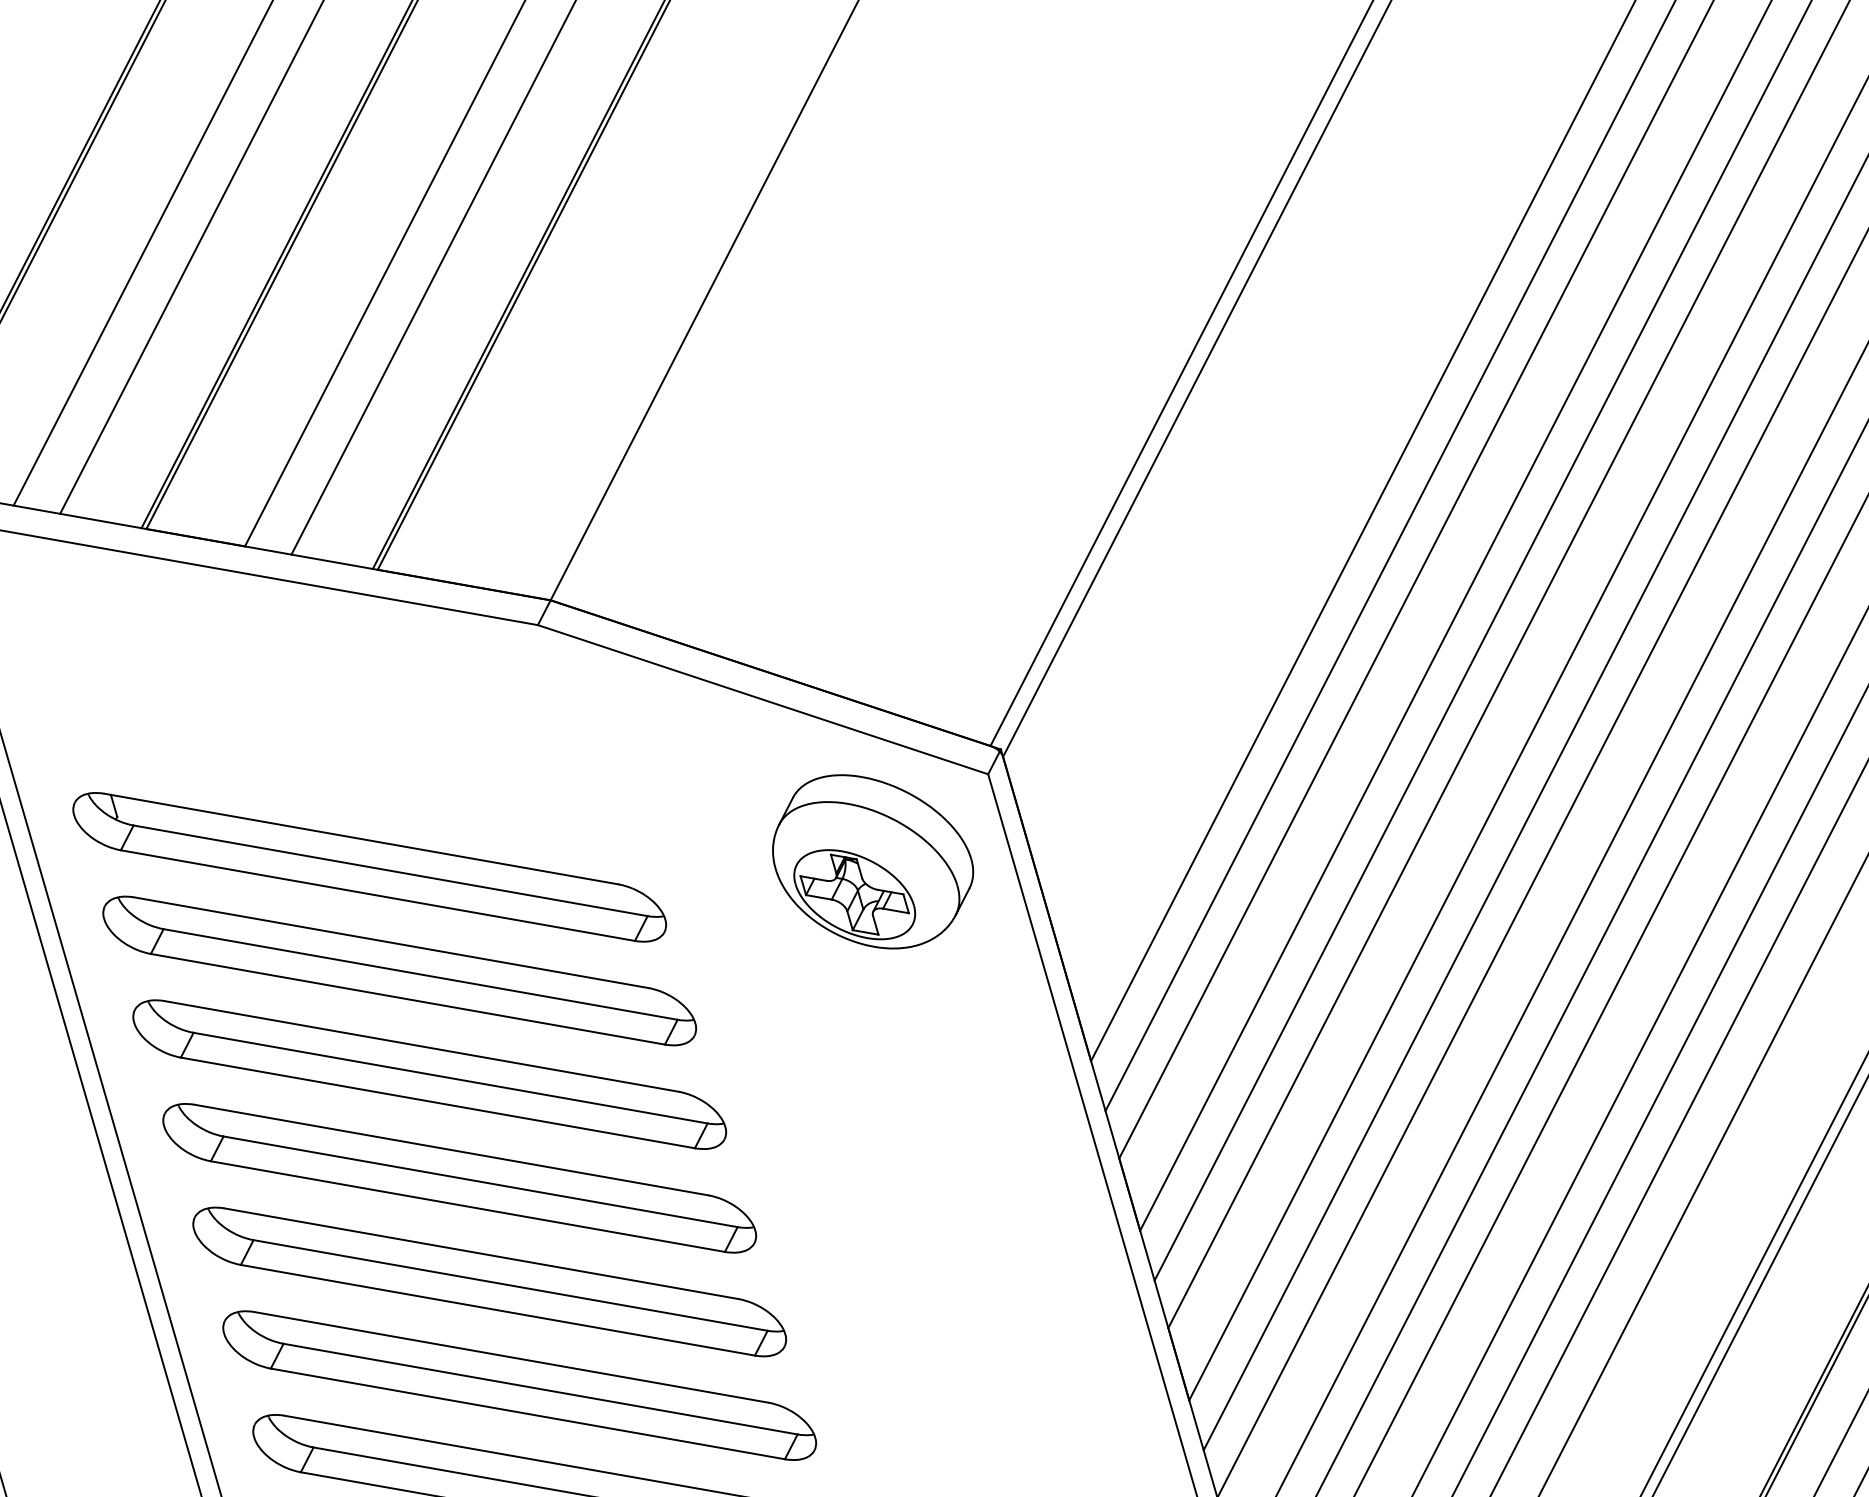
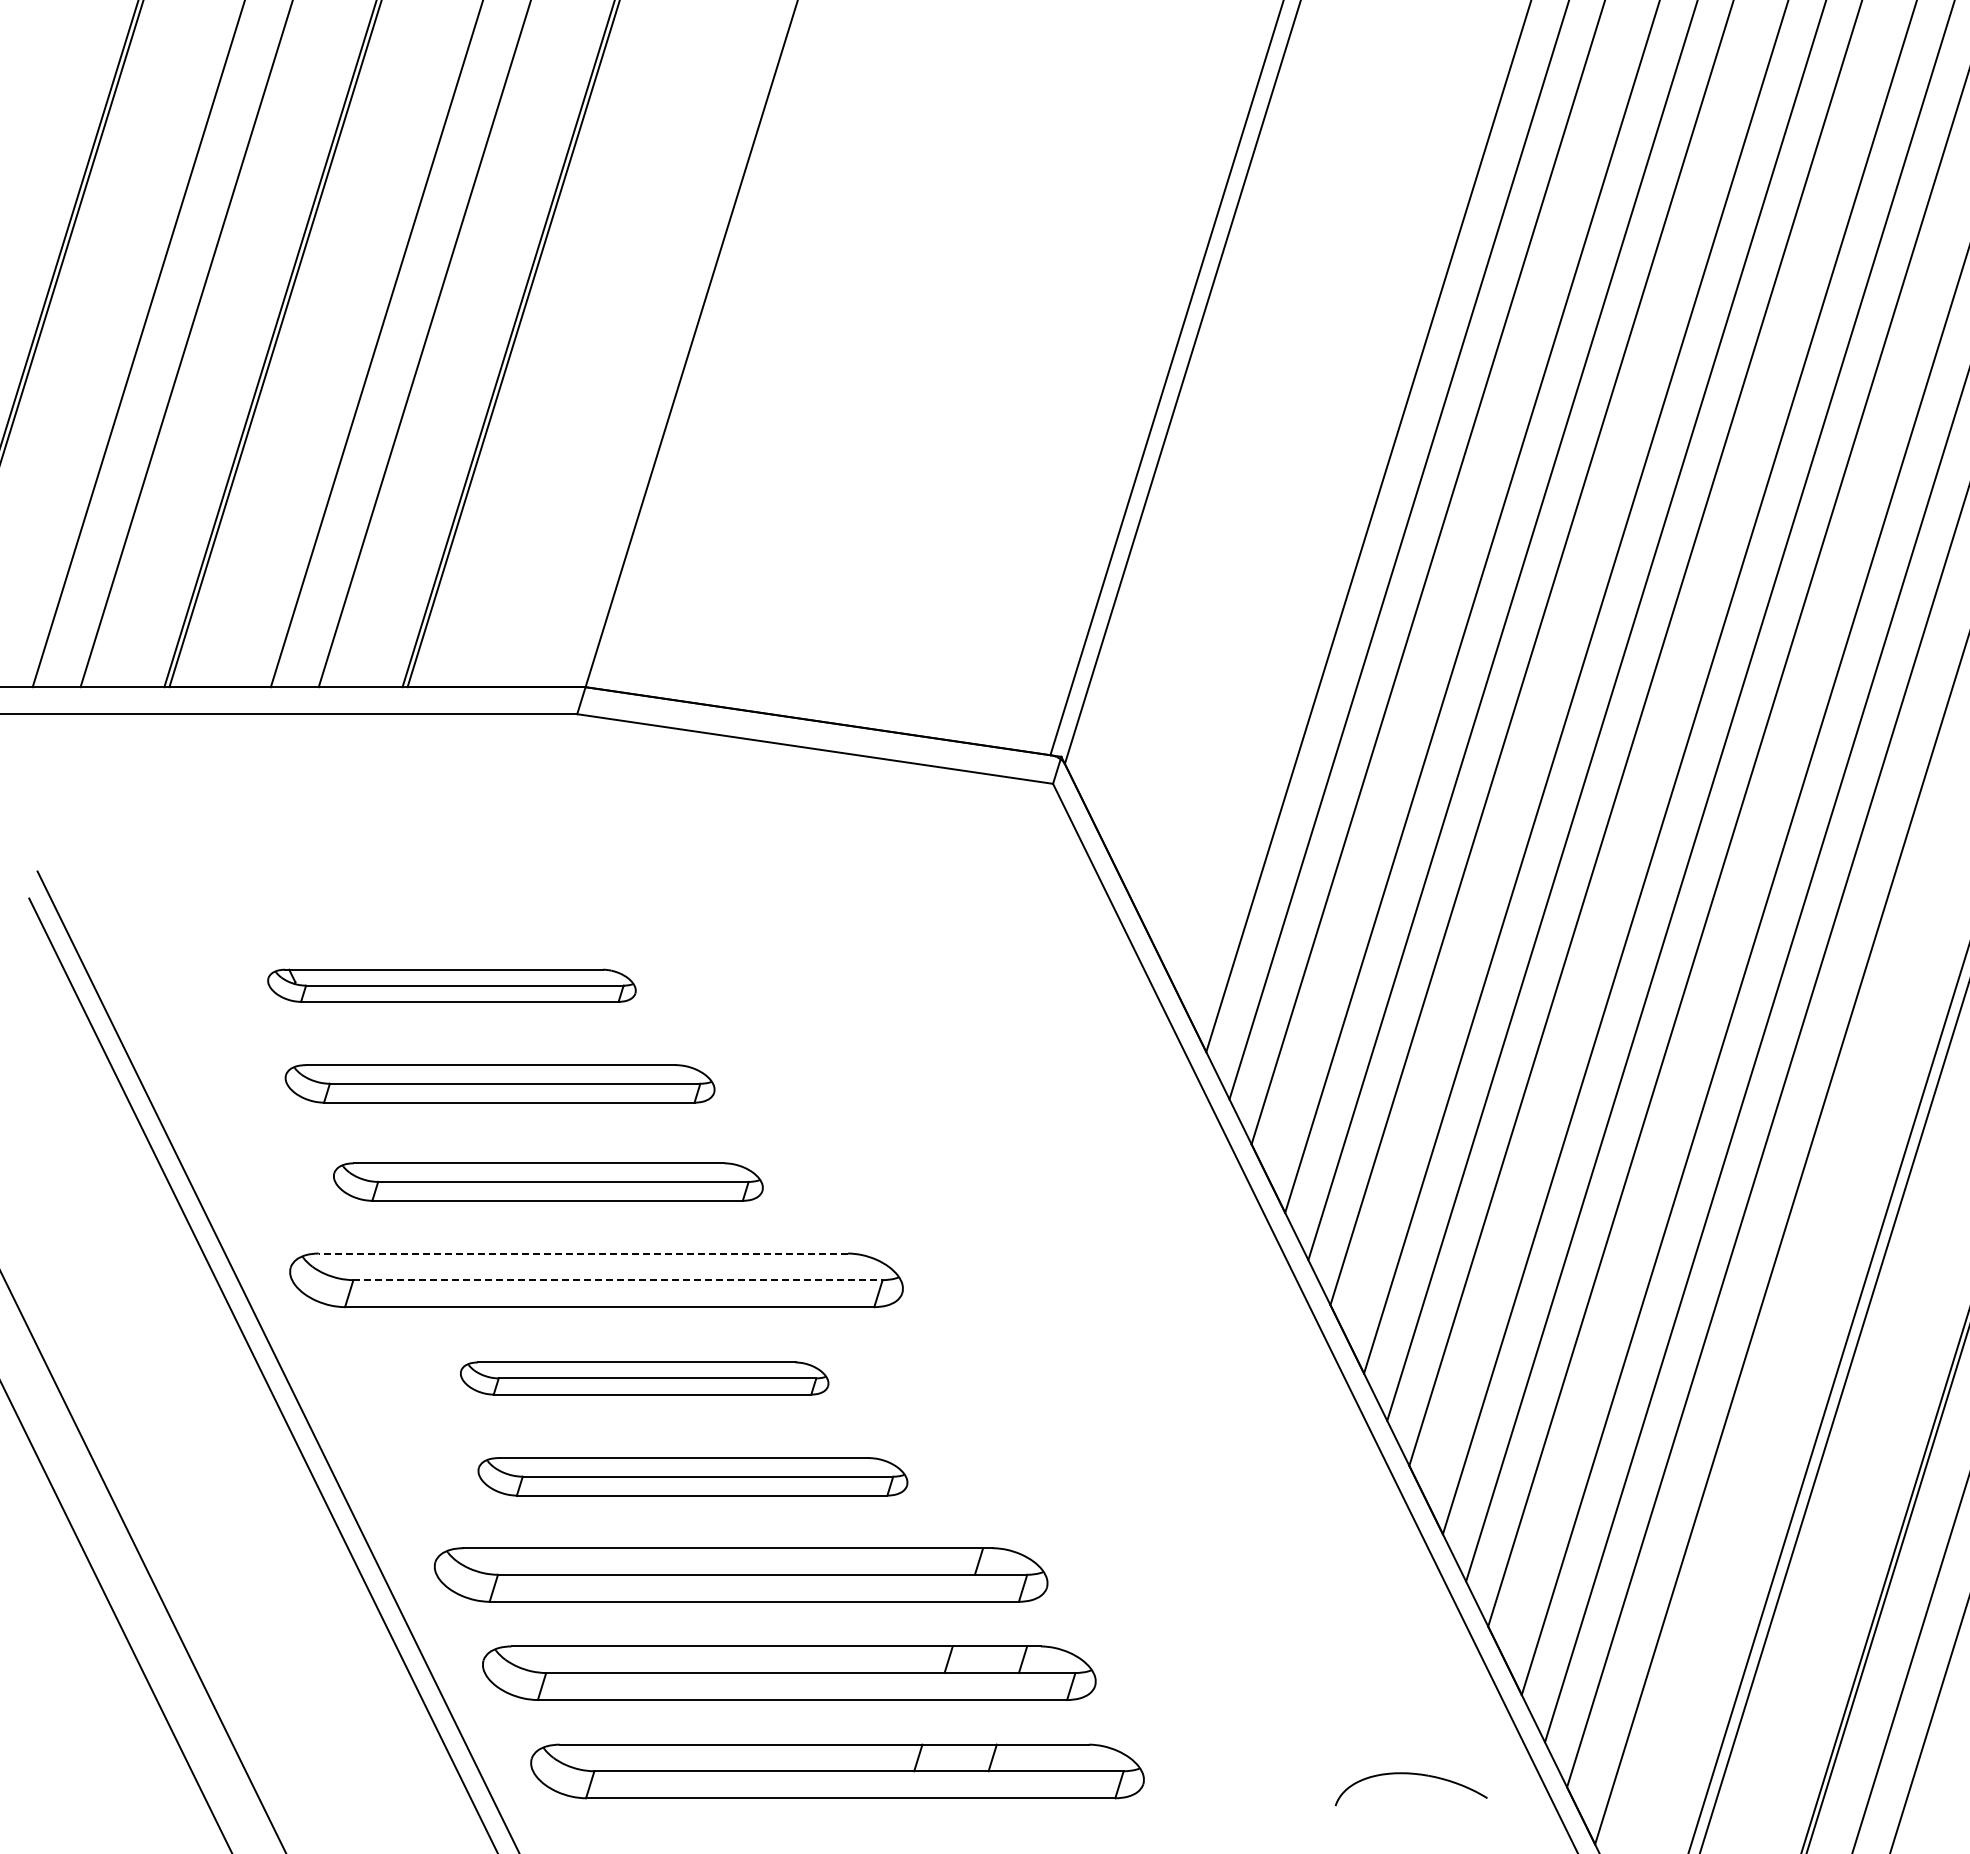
part: (871, 862) -> (952, 892), removed
part: (369, 867) -> (451, 985), size x0.6
part: (399, 970) -> (499, 1083), size x0.7
part: (429, 1074) -> (548, 1181), size x0.7
line: (451, 1150) -> (583, 1253), solid -> dashed
line: (481, 1182) -> (618, 1280), solid -> dashed
part: (489, 1281) -> (644, 1378), size x0.6
part: (519, 1385) -> (692, 1476), size x0.7

